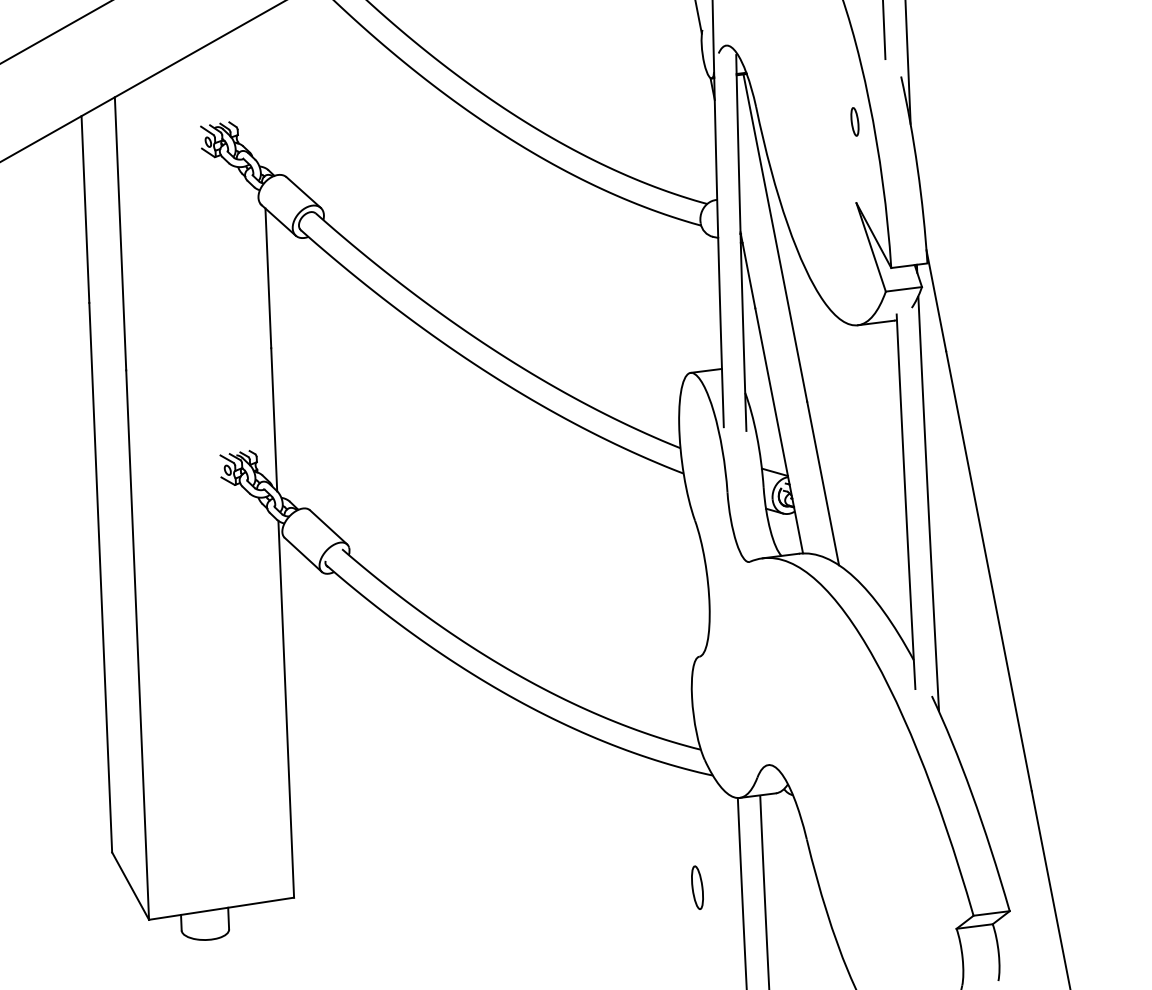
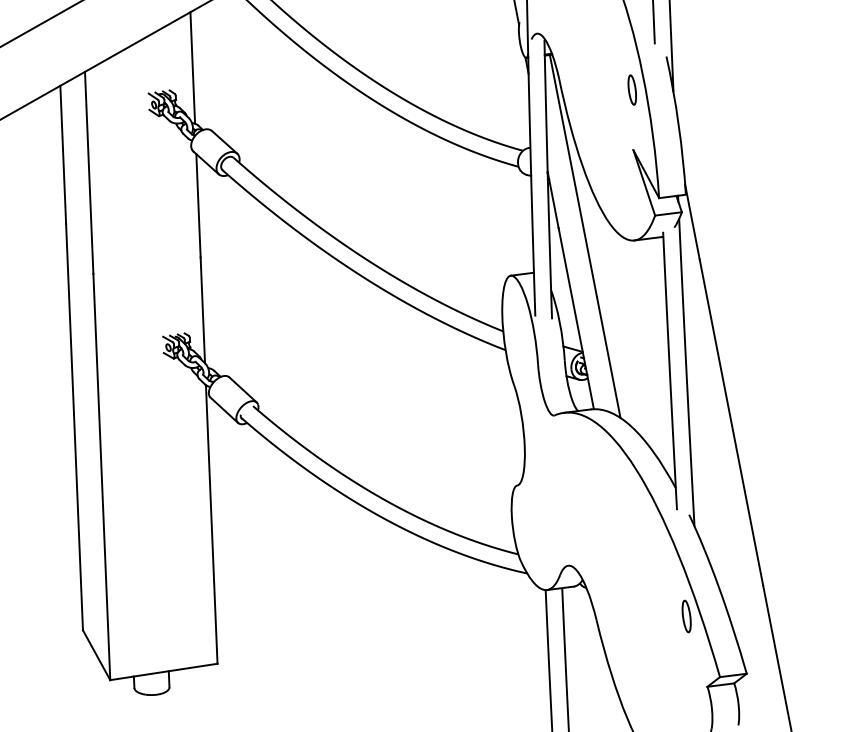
line: (260, 91) -> (192, 67), added
part: (854, 121) -> (631, 89), size x1.43
part: (697, 887) -> (686, 616), moved

